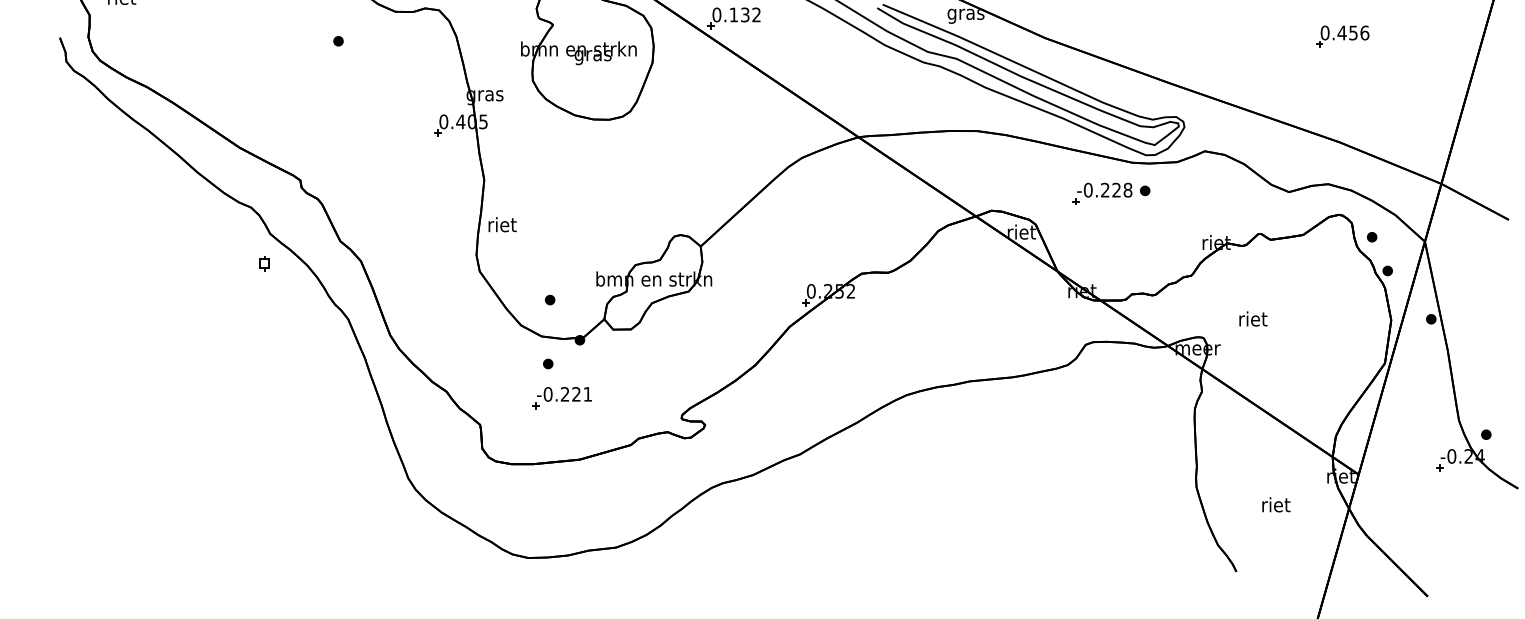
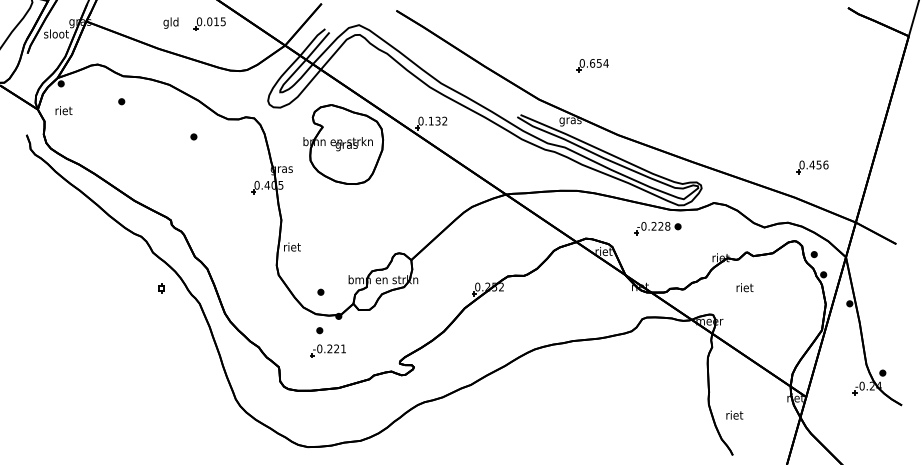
part: (1342, 37) -> (812, 167), moved
part: (264, 263) -> (161, 288), moved
text: (1252, 318) -> (744, 287), moved
text: (1275, 503) -> (734, 414), moved

